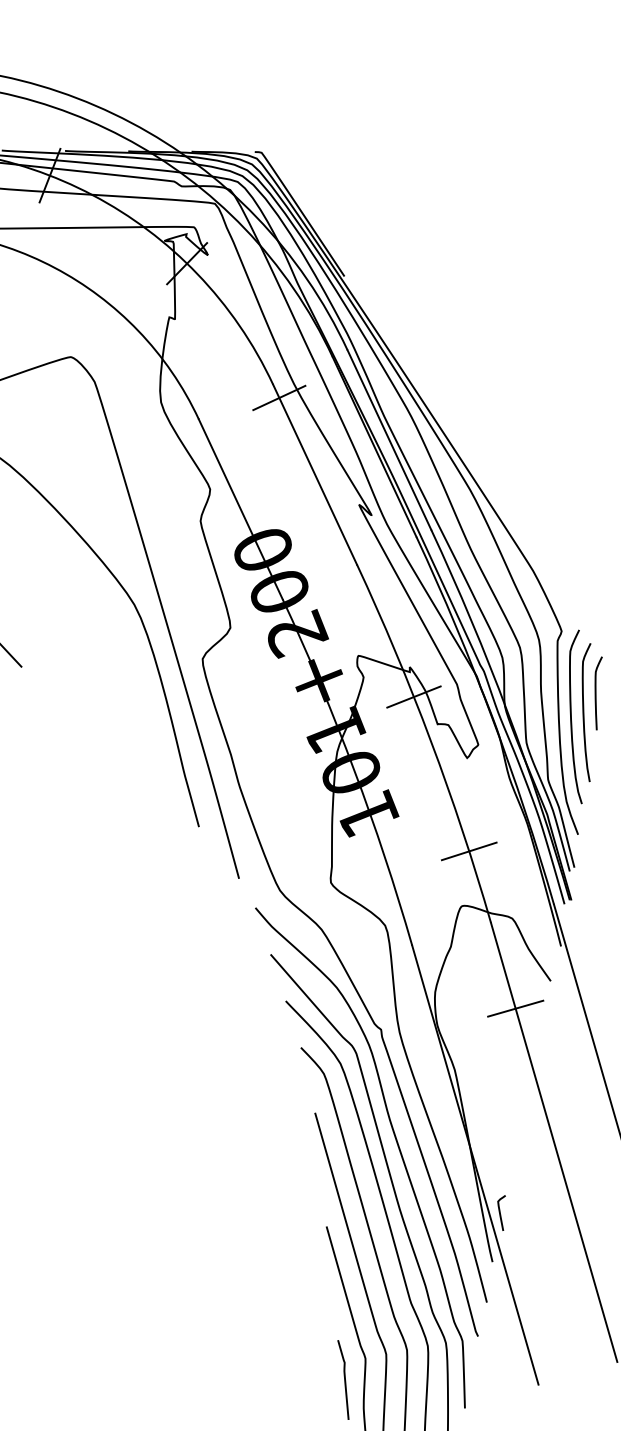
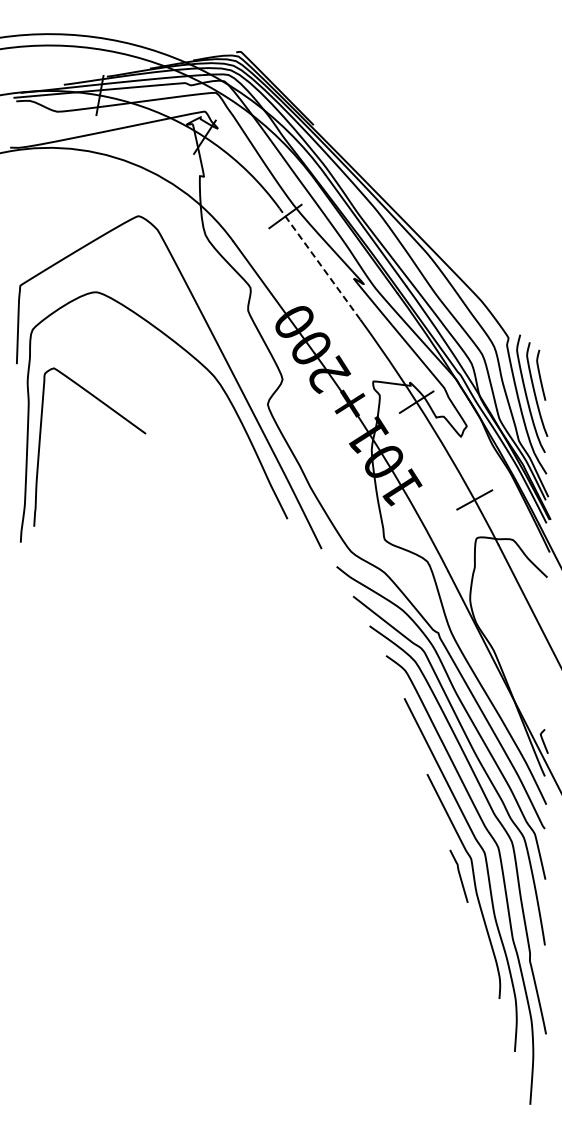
line: (314, 473) -> (319, 263), solid -> dashed
line: (514, 1007) -> (526, 600), removed

